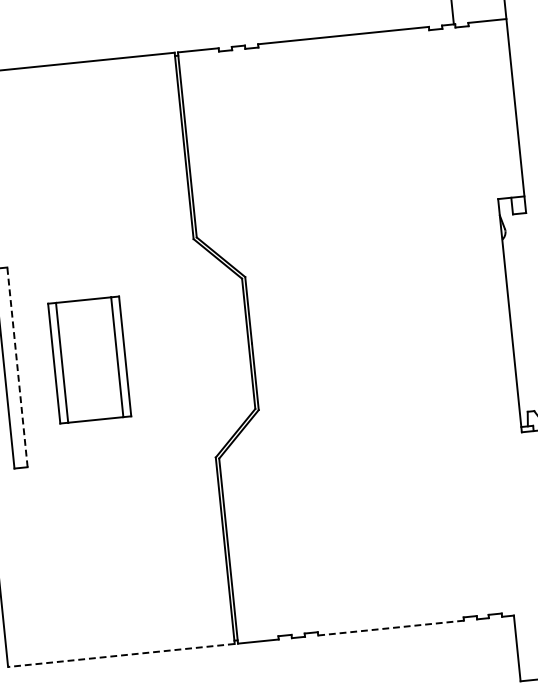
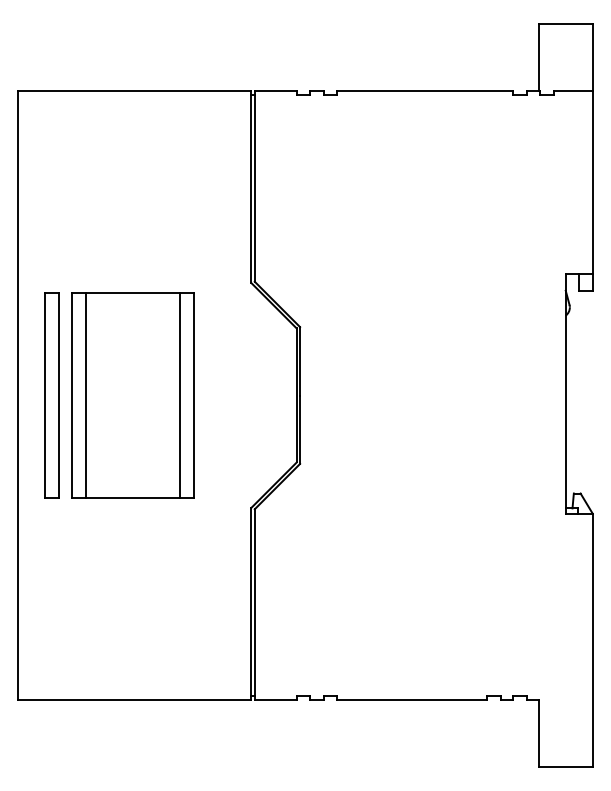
part: (89, 360) -> (132, 395), size x1.67
line: (17, 367) -> (58, 395), dashed -> solid
line: (390, 627) -> (411, 699), dashed -> solid
line: (121, 655) -> (134, 699), dashed -> solid

